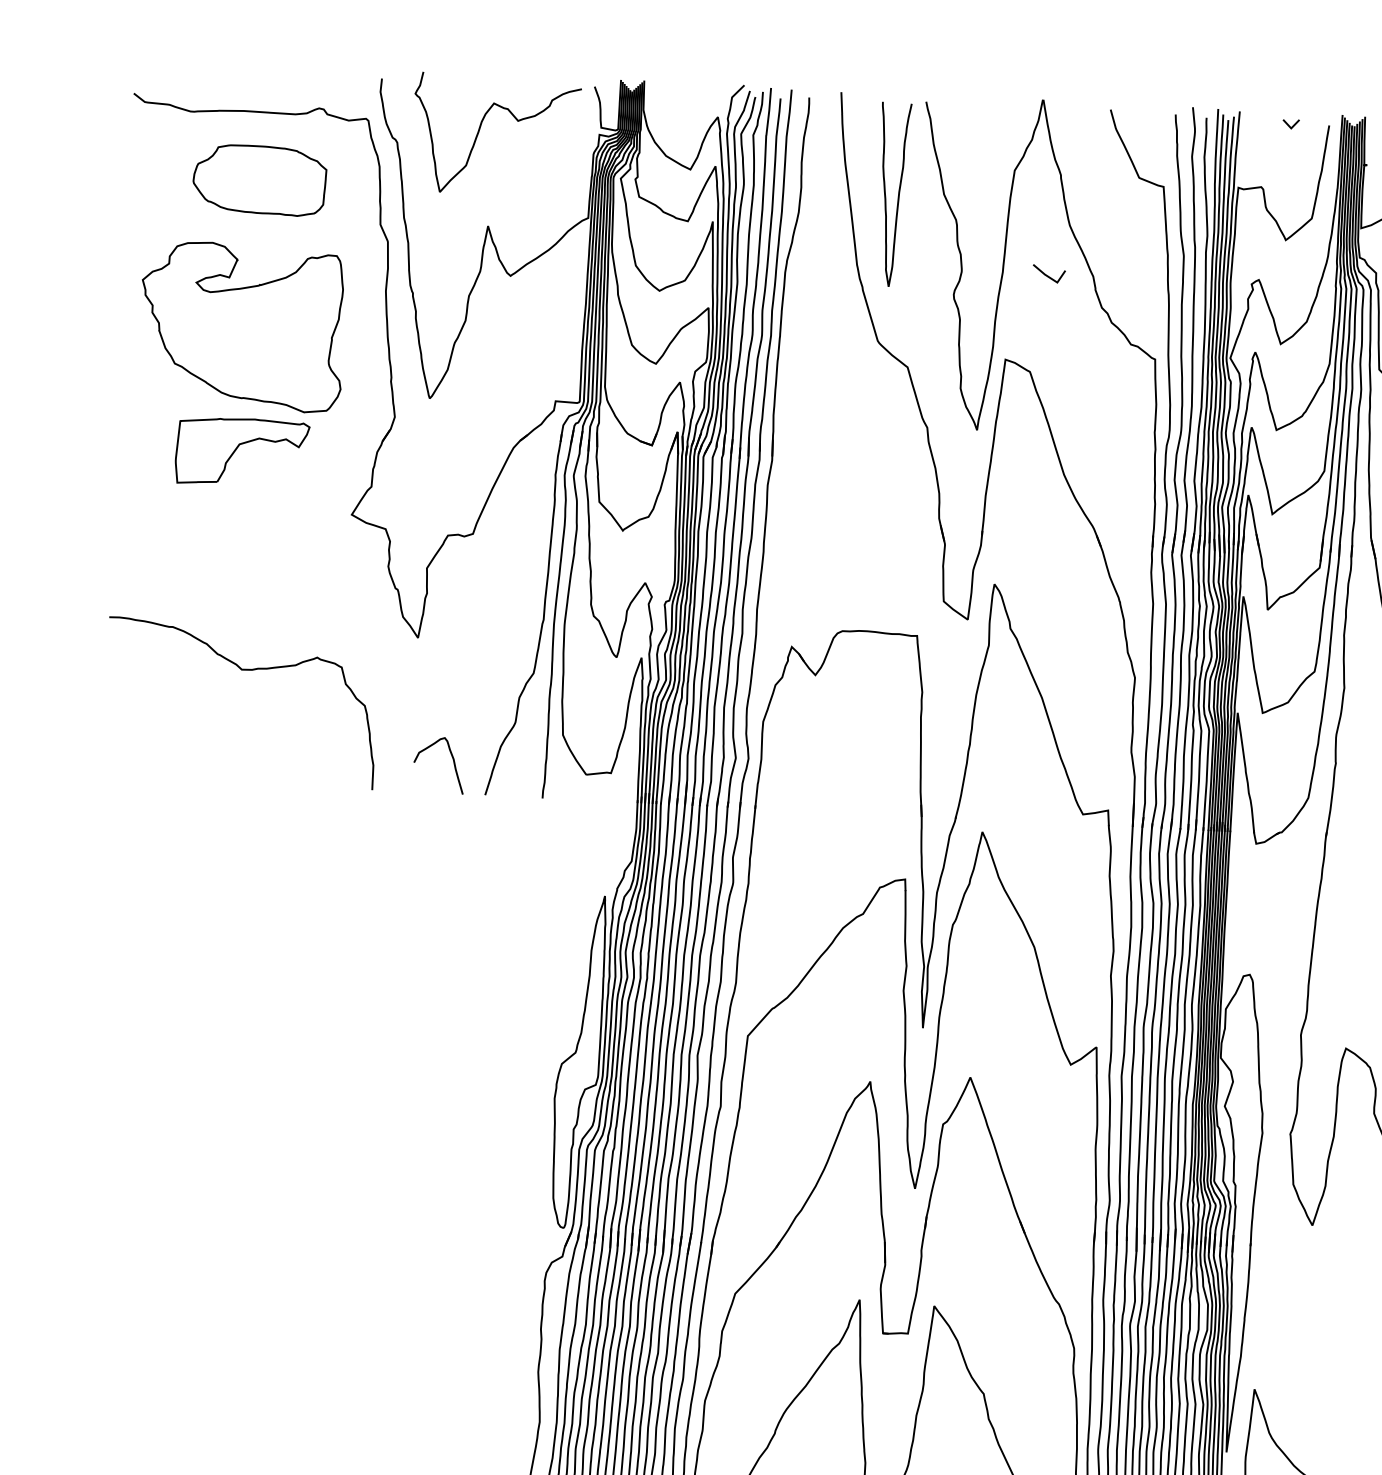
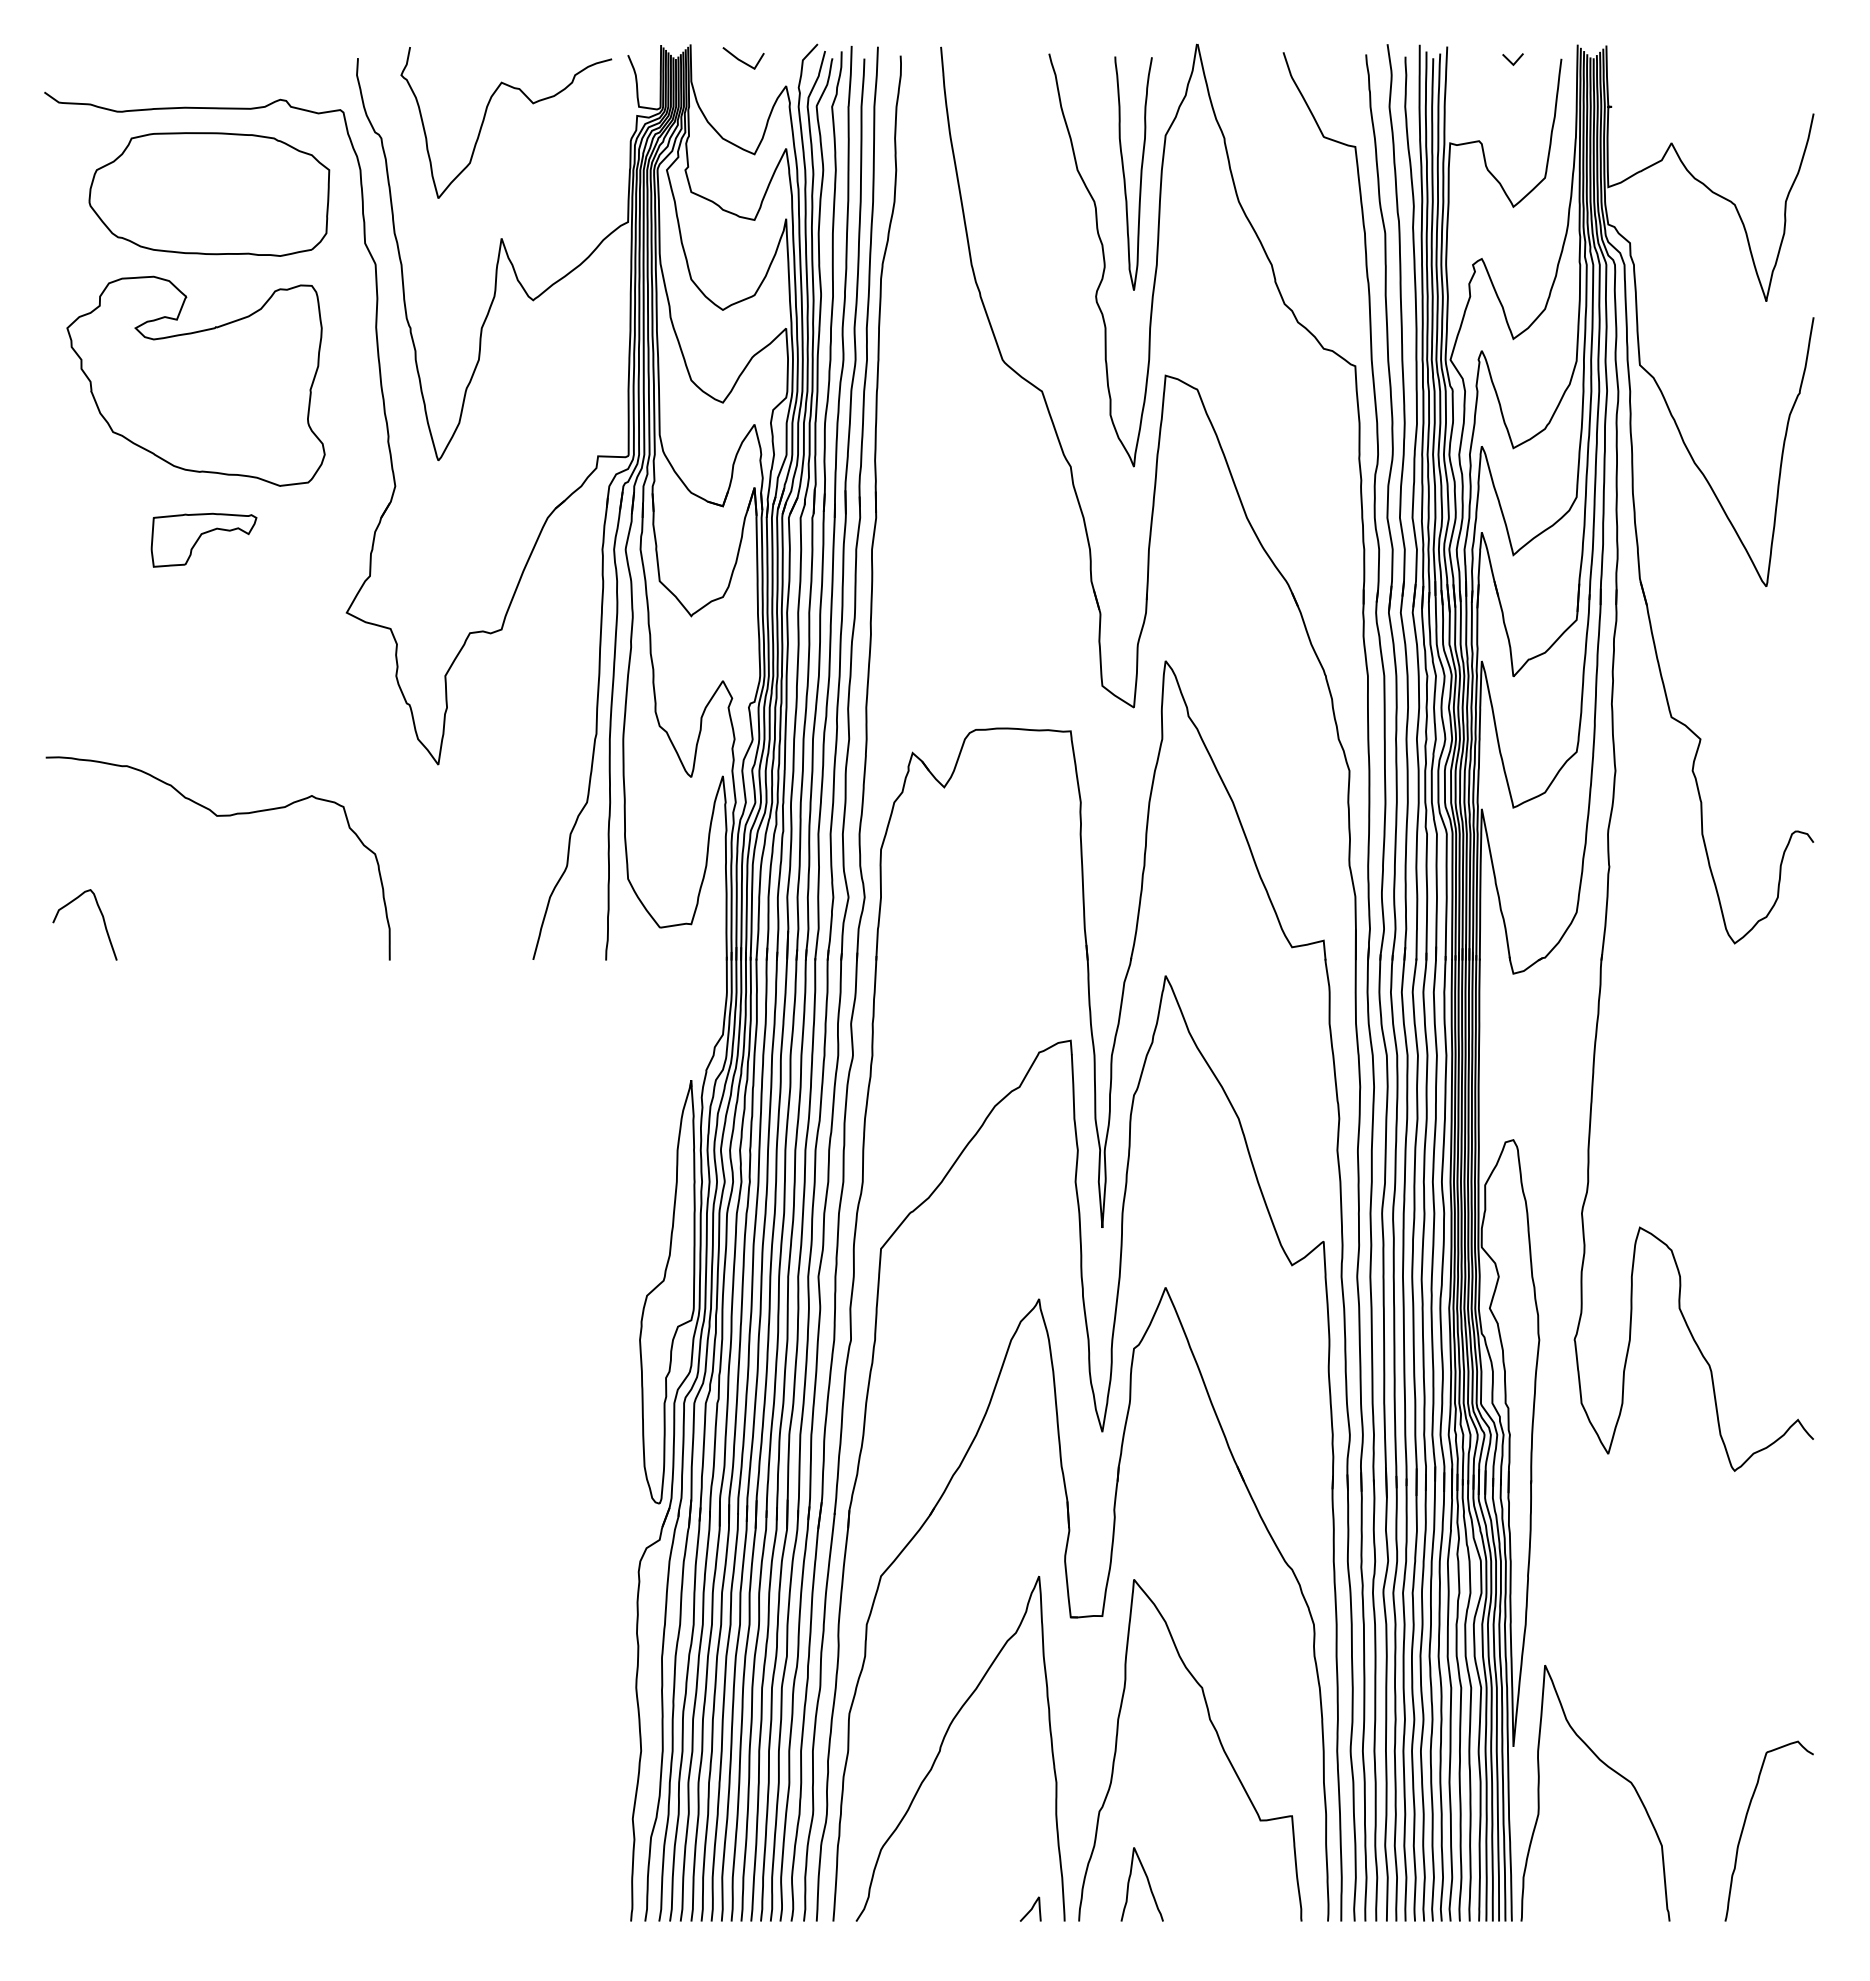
part: (259, 180) -> (209, 194), size x1.43
curve: (898, 194) -> (1140, 173), moved
line: (1048, 275) -> (742, 60), moved
part: (241, 451) -> (203, 539), size x0.62
curve: (453, 761) -> (102, 919), moved

